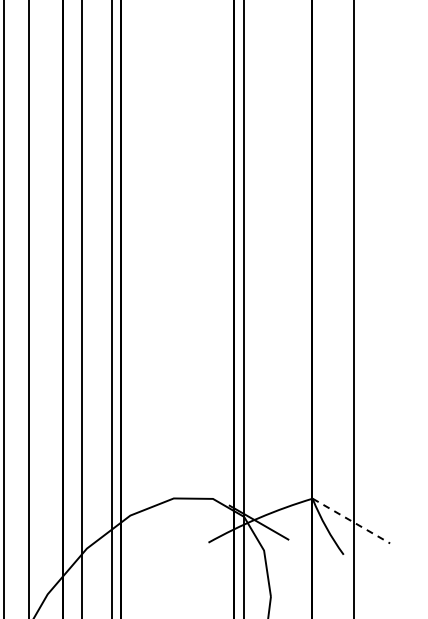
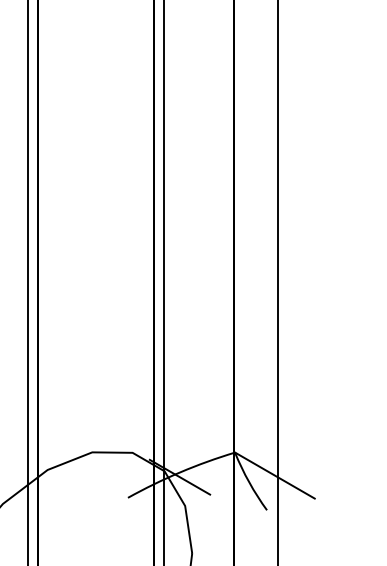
line: (351, 521) -> (275, 476), dashed -> solid

